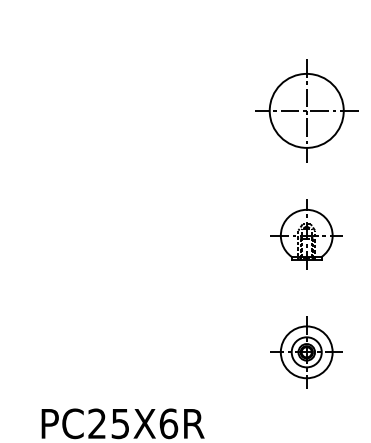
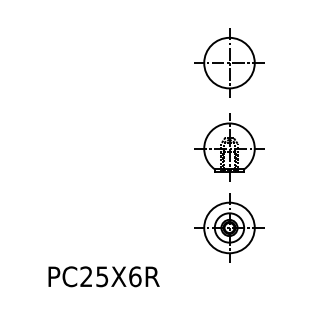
part: (306, 234) -> (229, 147), size x1.43
part: (306, 351) -> (229, 227), size x1.43

